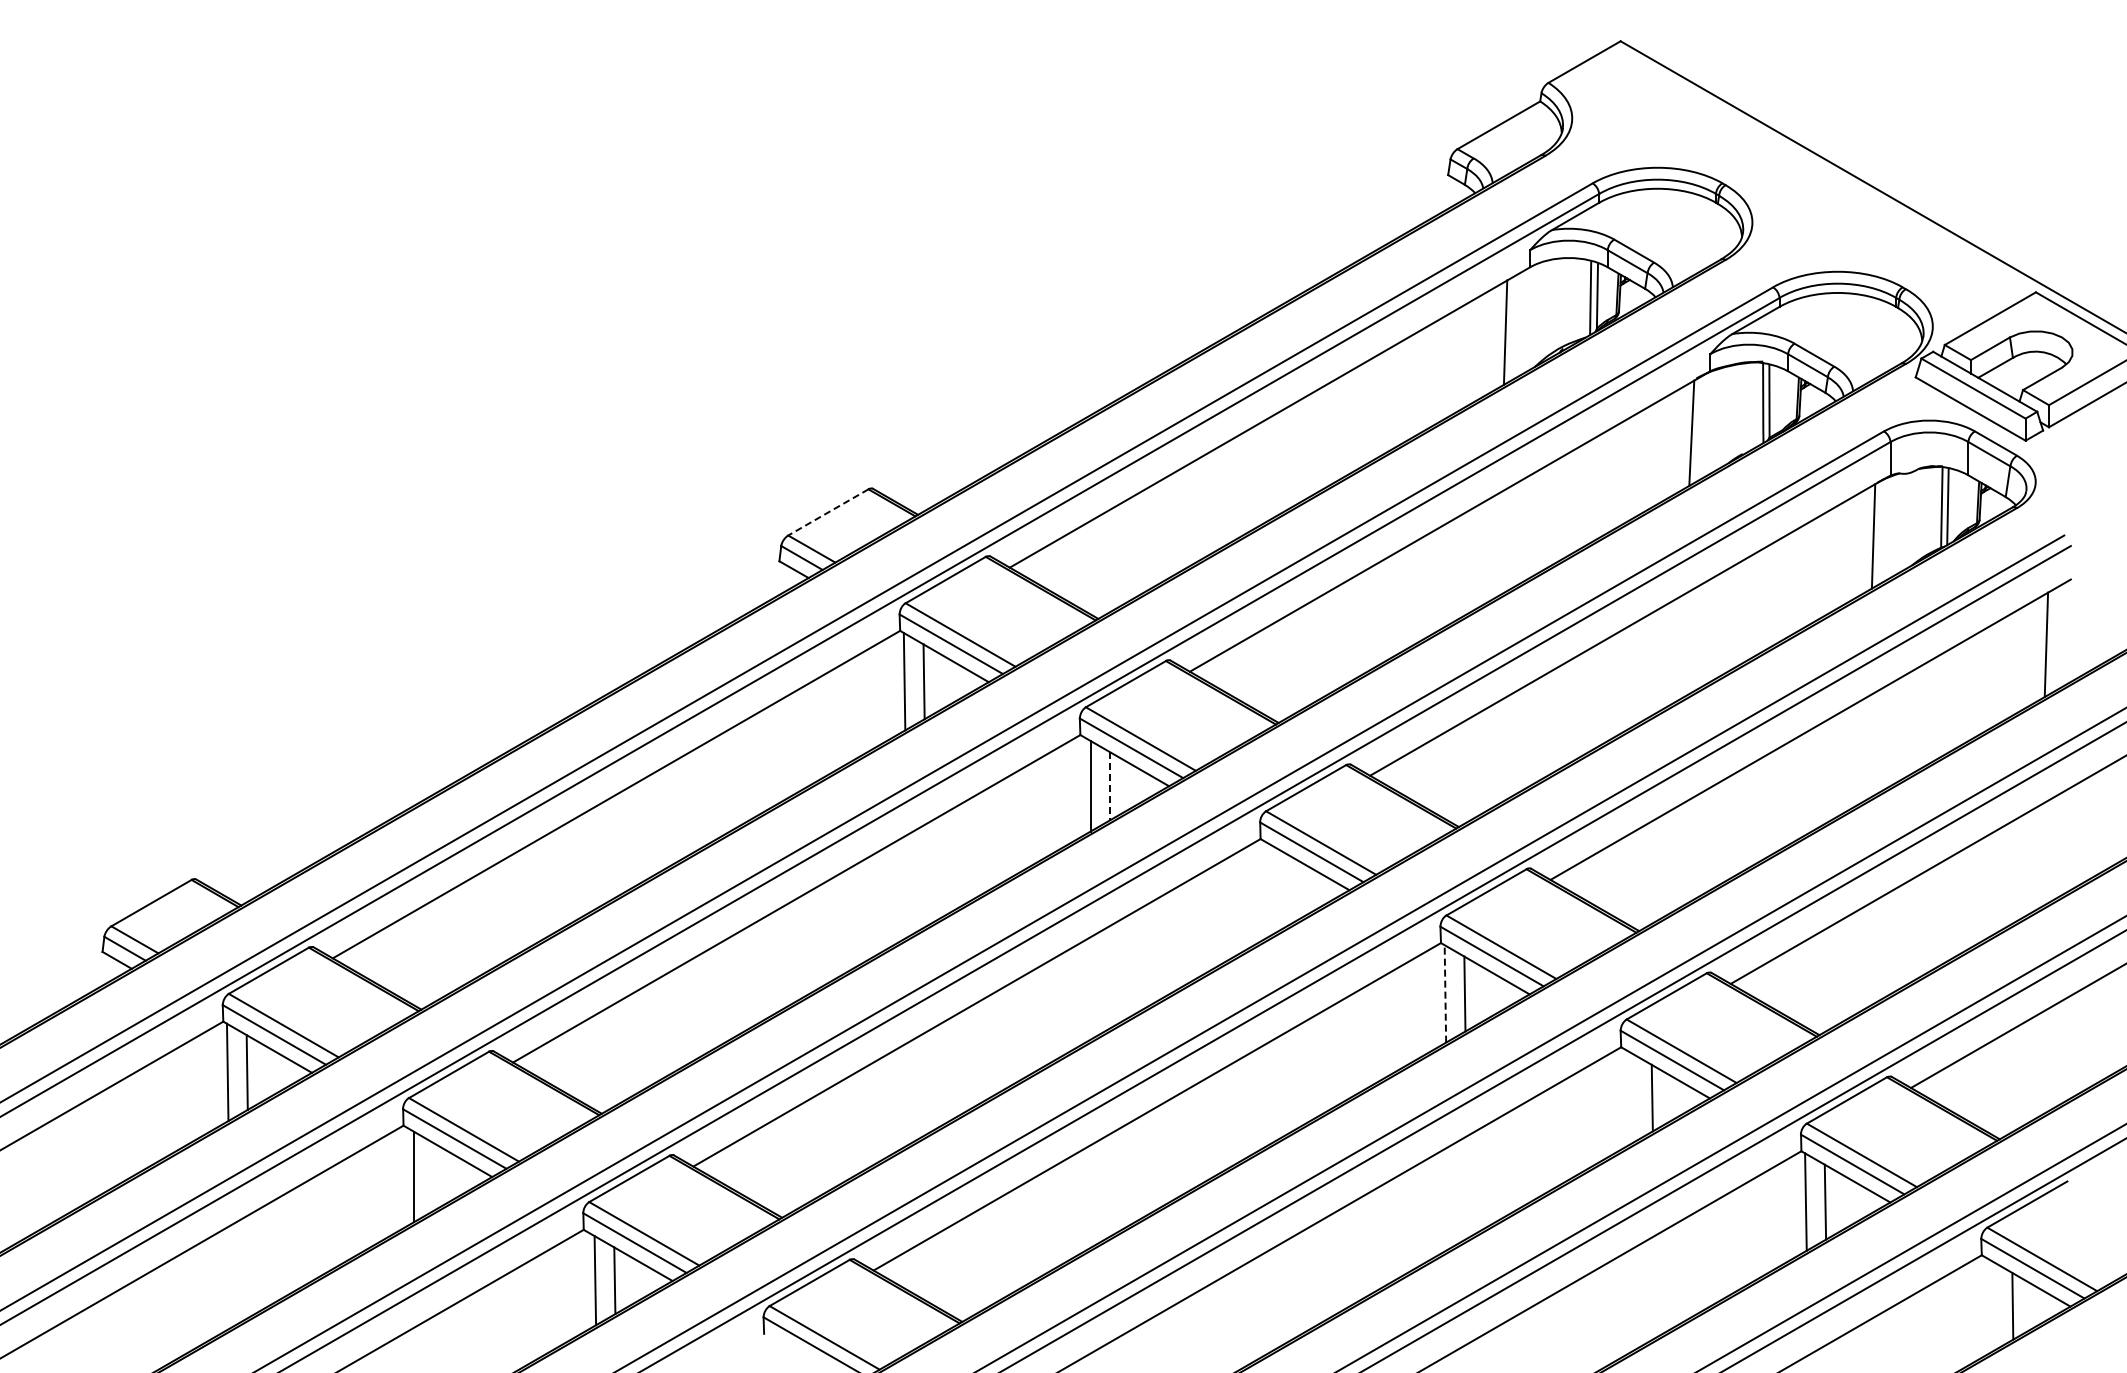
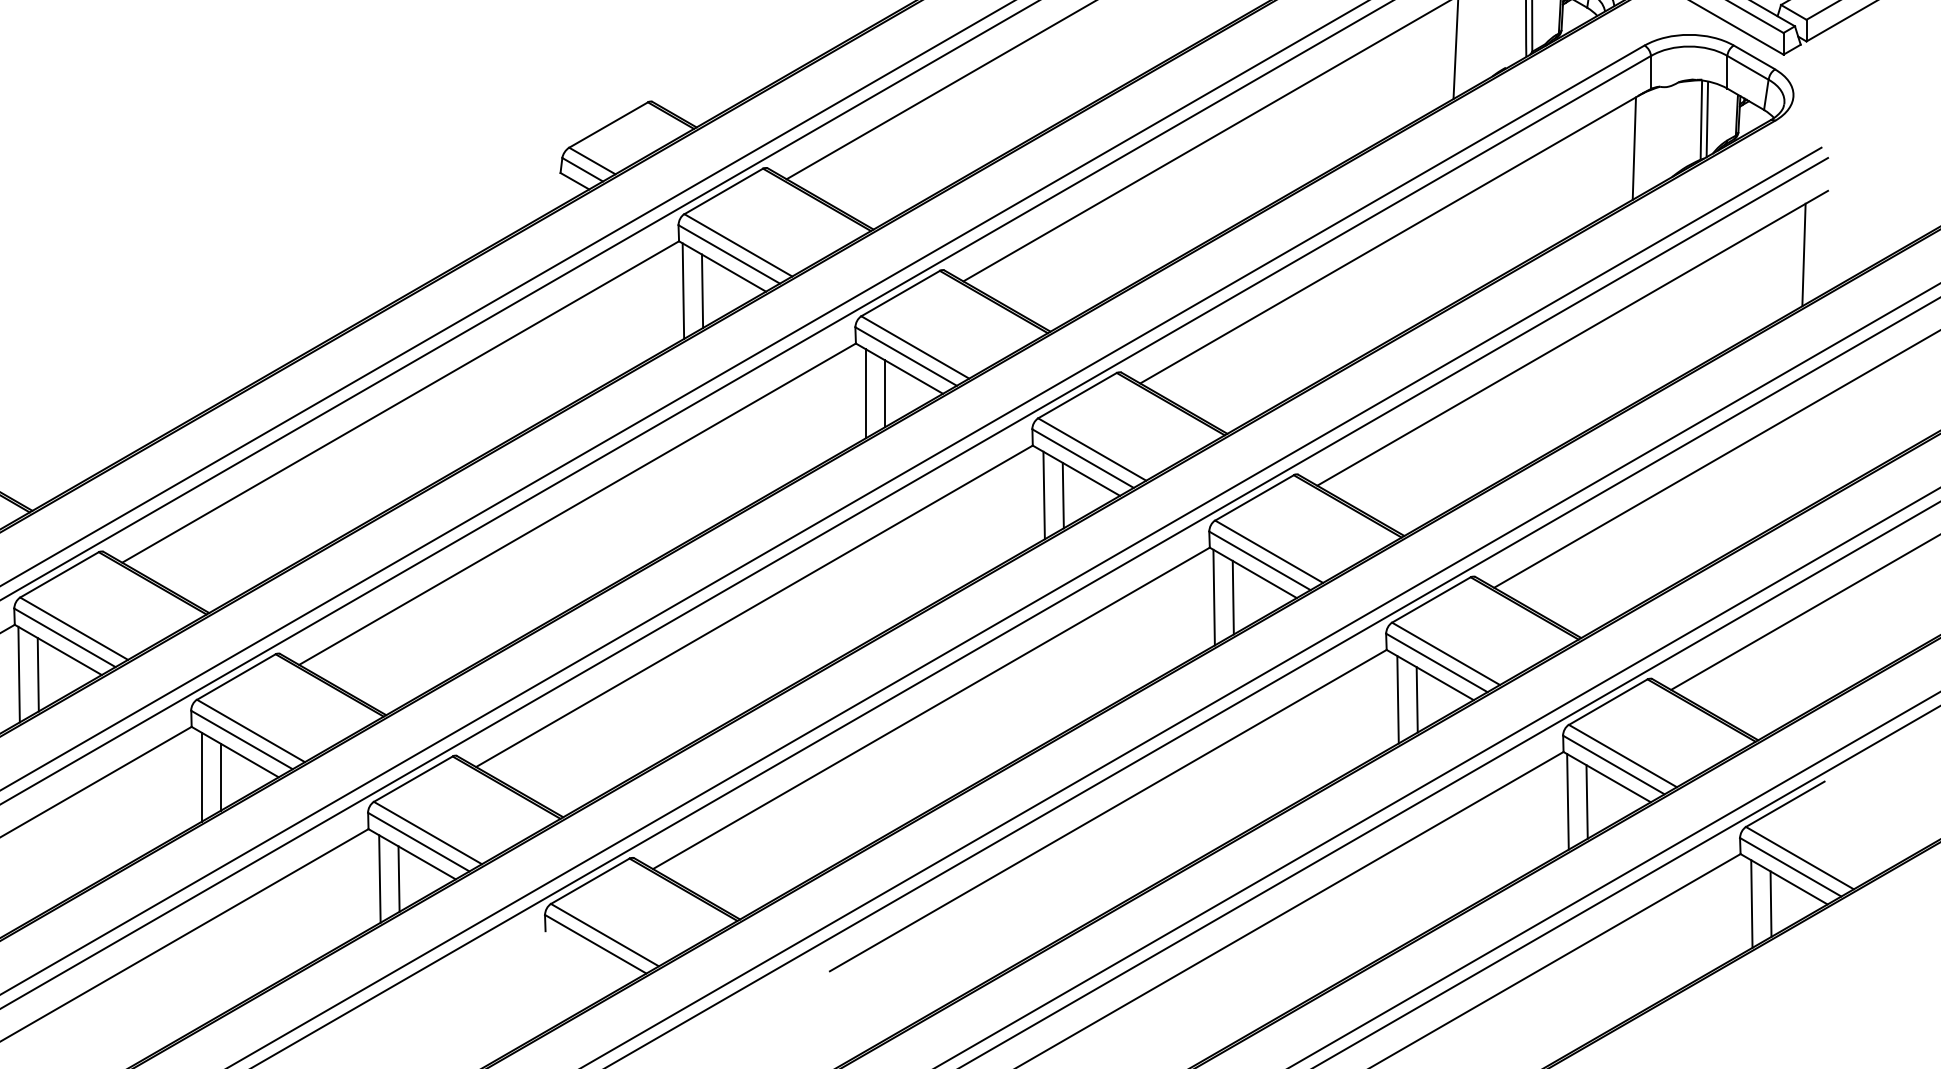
line: (827, 512) -> (607, 125), dashed -> solid
line: (1109, 786) -> (884, 394), dashed -> solid
line: (1271, 889) -> (1043, 495), added
line: (1291, 889) -> (1063, 495), added
line: (1445, 993) -> (1214, 597), dashed -> solid
line: (1632, 1097) -> (1397, 699), added
line: (432, 1176) -> (220, 776), added
line: (1992, 1305) -> (1751, 903), added

